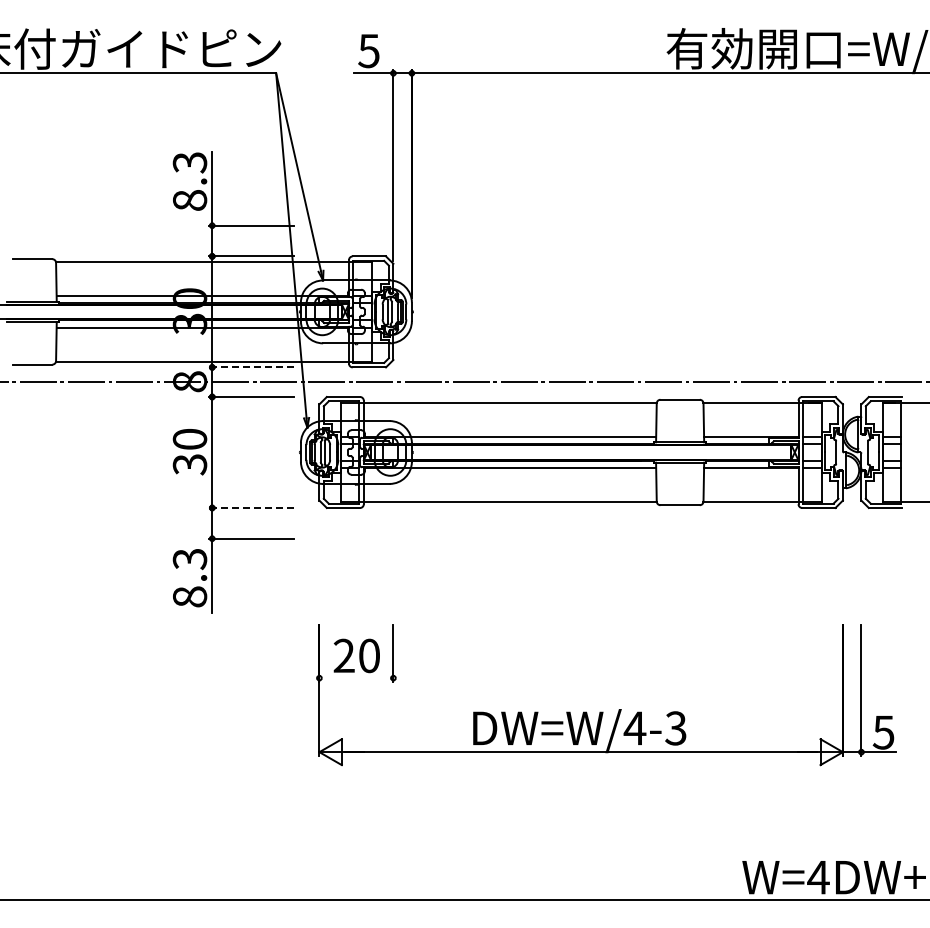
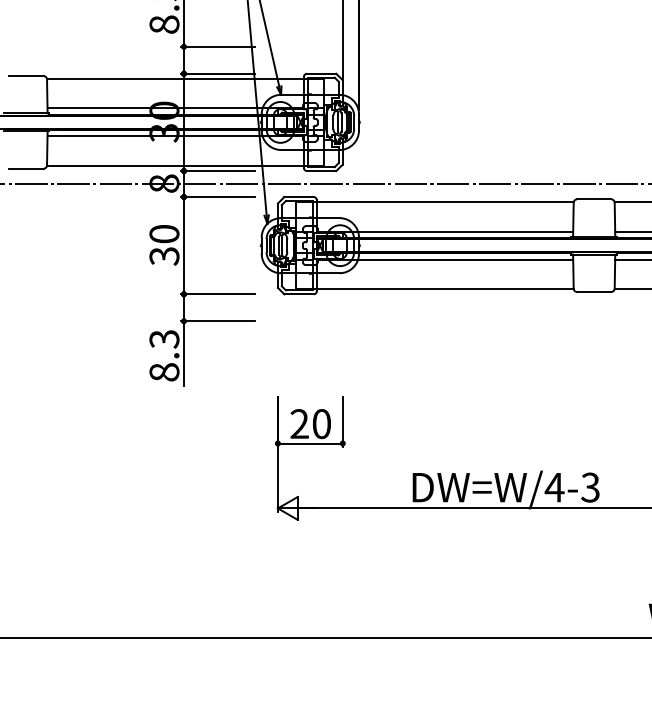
line: (250, 367) -> (217, 171), dashed -> solid
line: (250, 507) -> (217, 293), dashed -> solid
line: (356, 678) -> (310, 443), added

